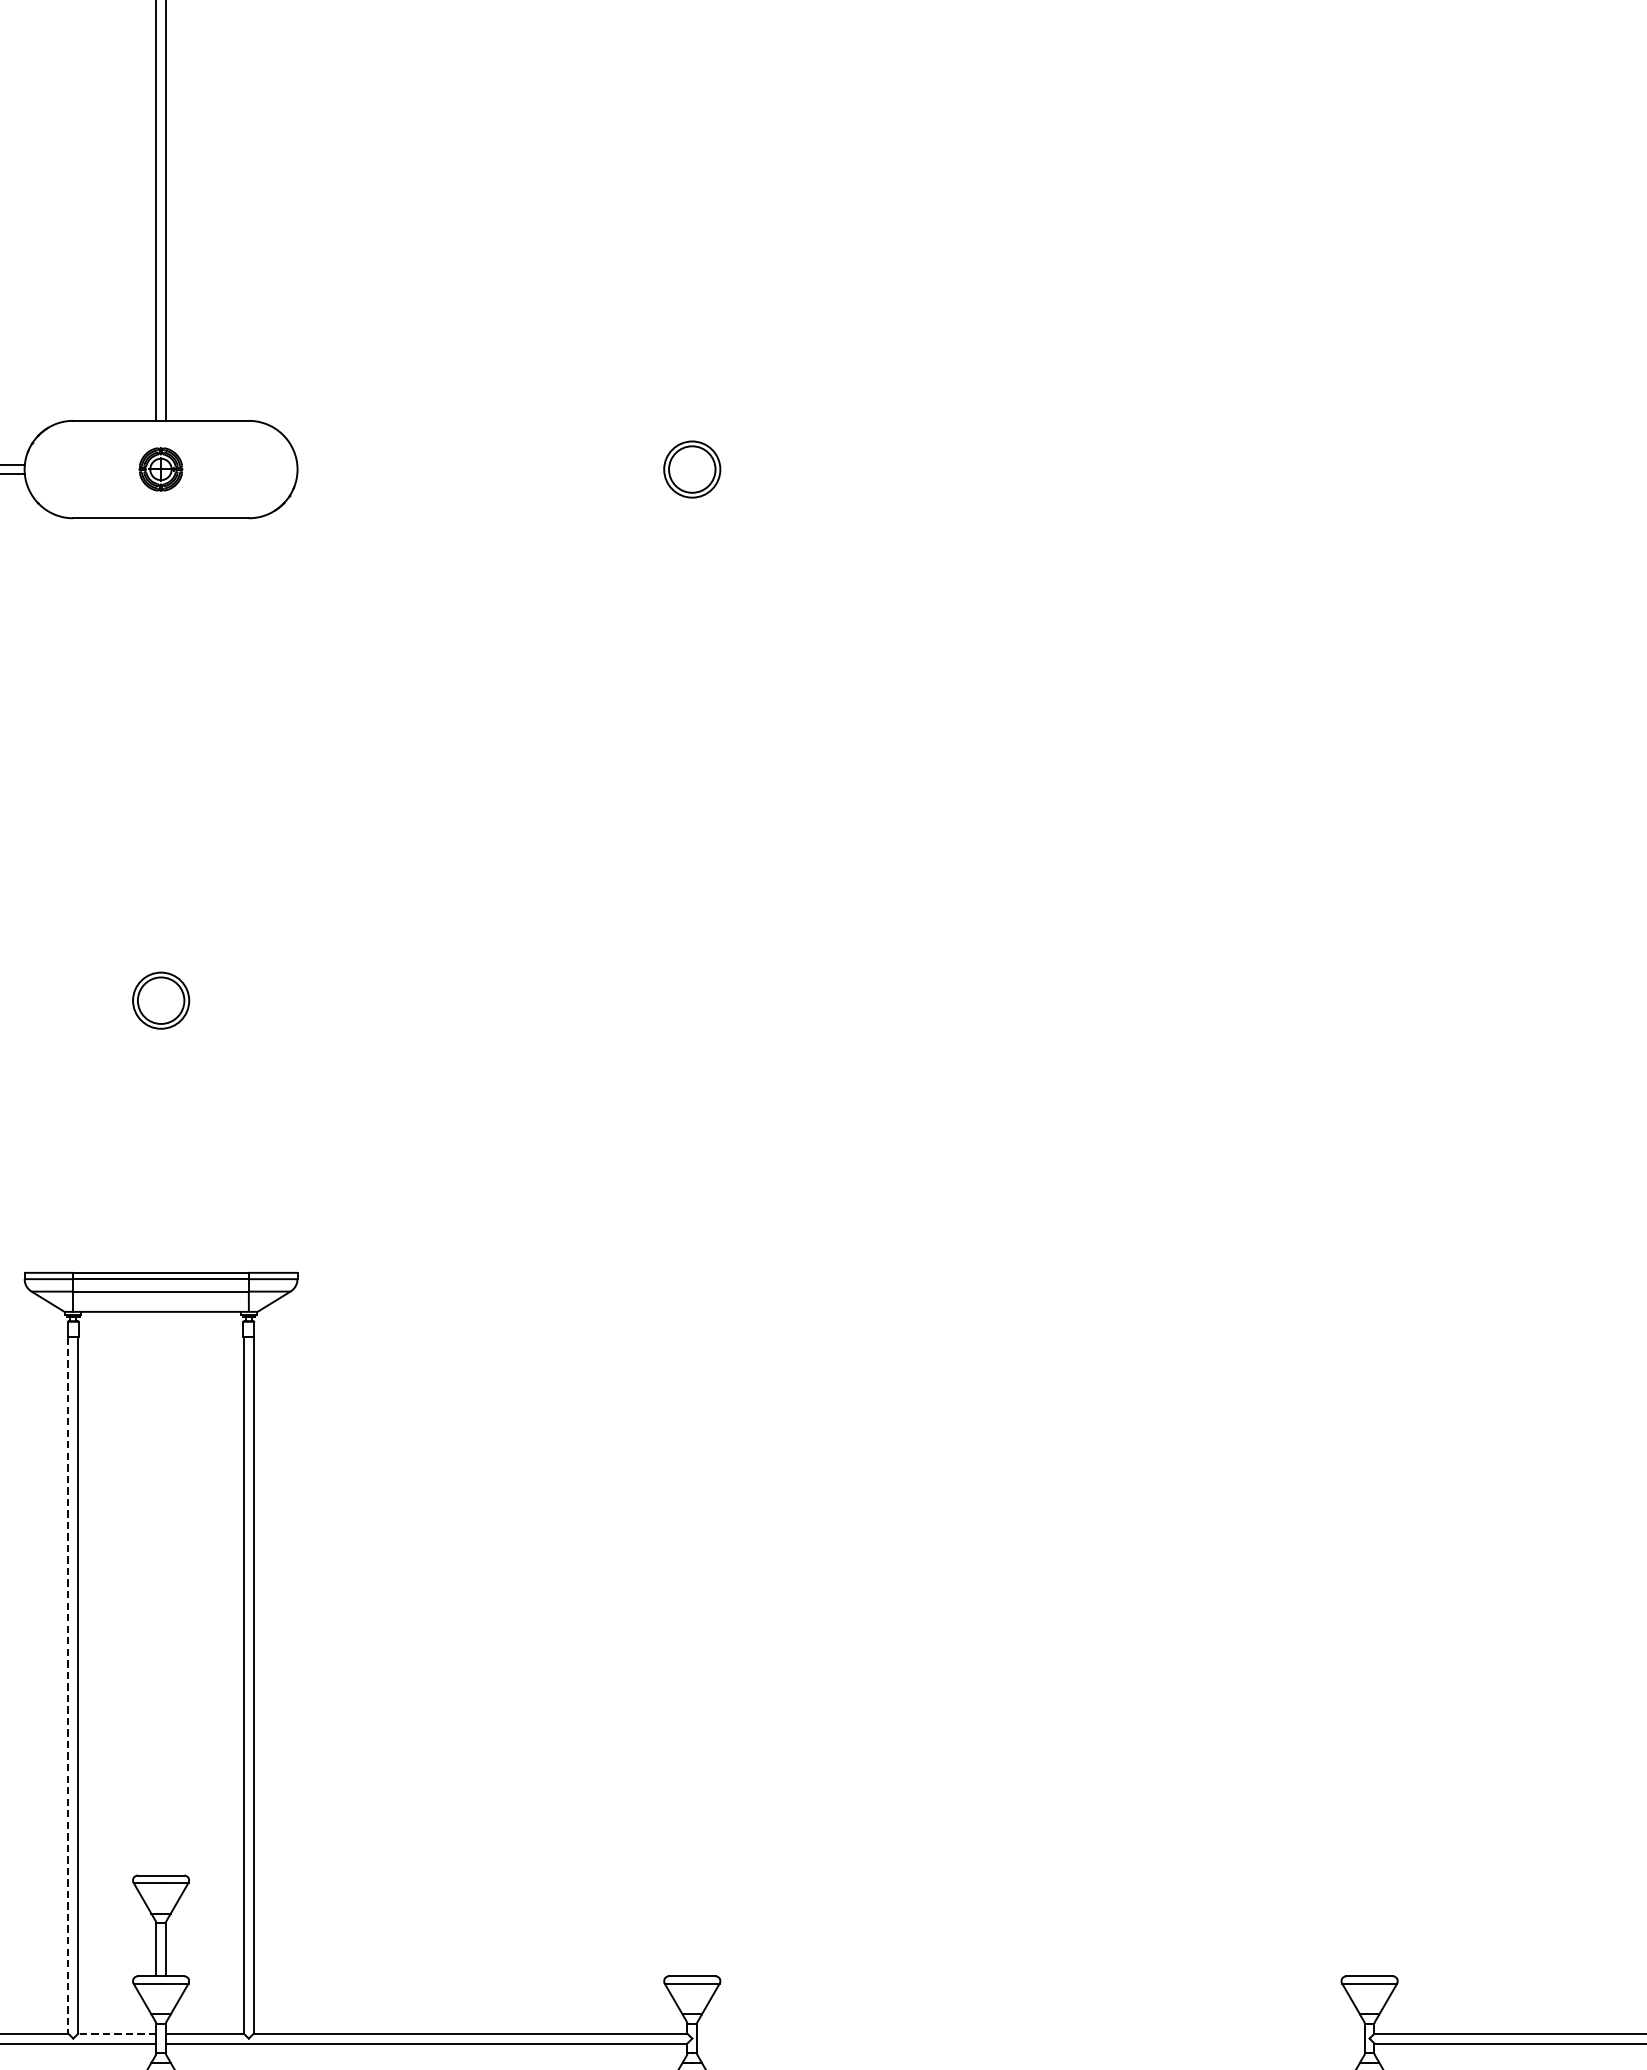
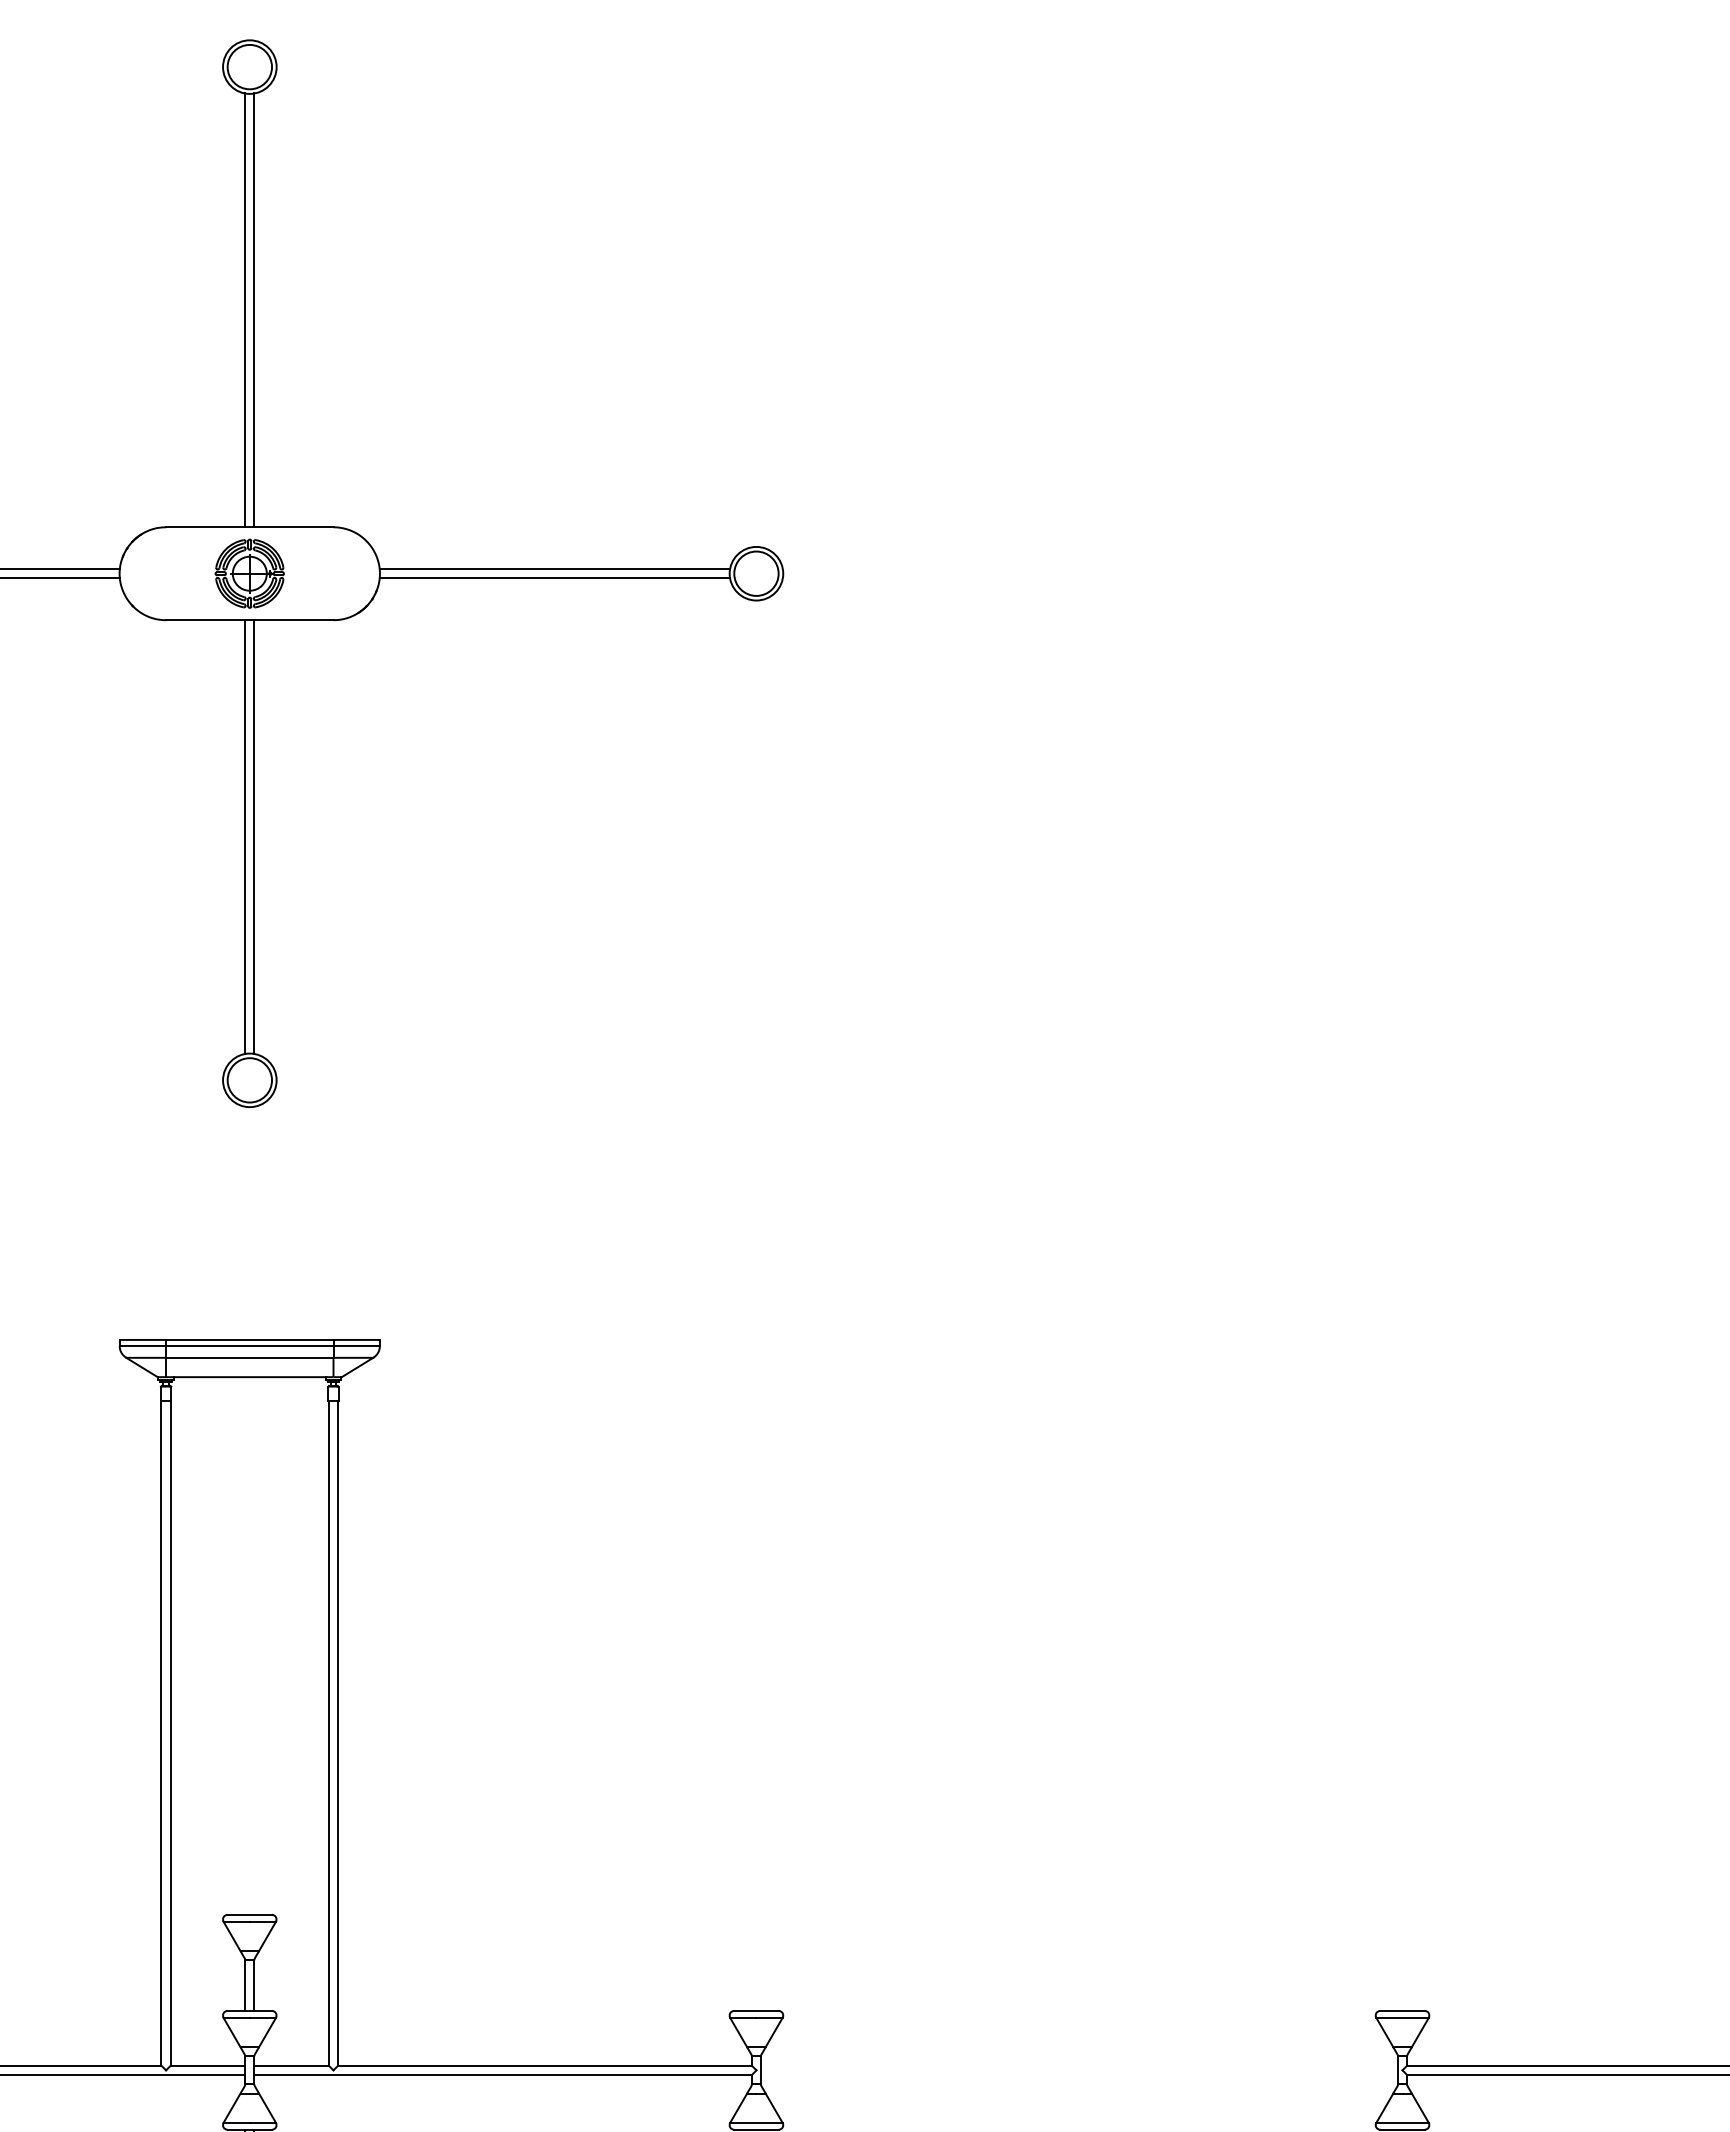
line: (480, 465) -> (554, 569), added
part: (160, 469) -> (249, 573), size x1.67
line: (480, 474) -> (554, 578), added
line: (156, 746) -> (245, 837), added
line: (166, 746) -> (254, 837), added
line: (68, 1686) -> (161, 1734), dashed -> solid
line: (116, 2033) -> (207, 2065), dashed -> solid

